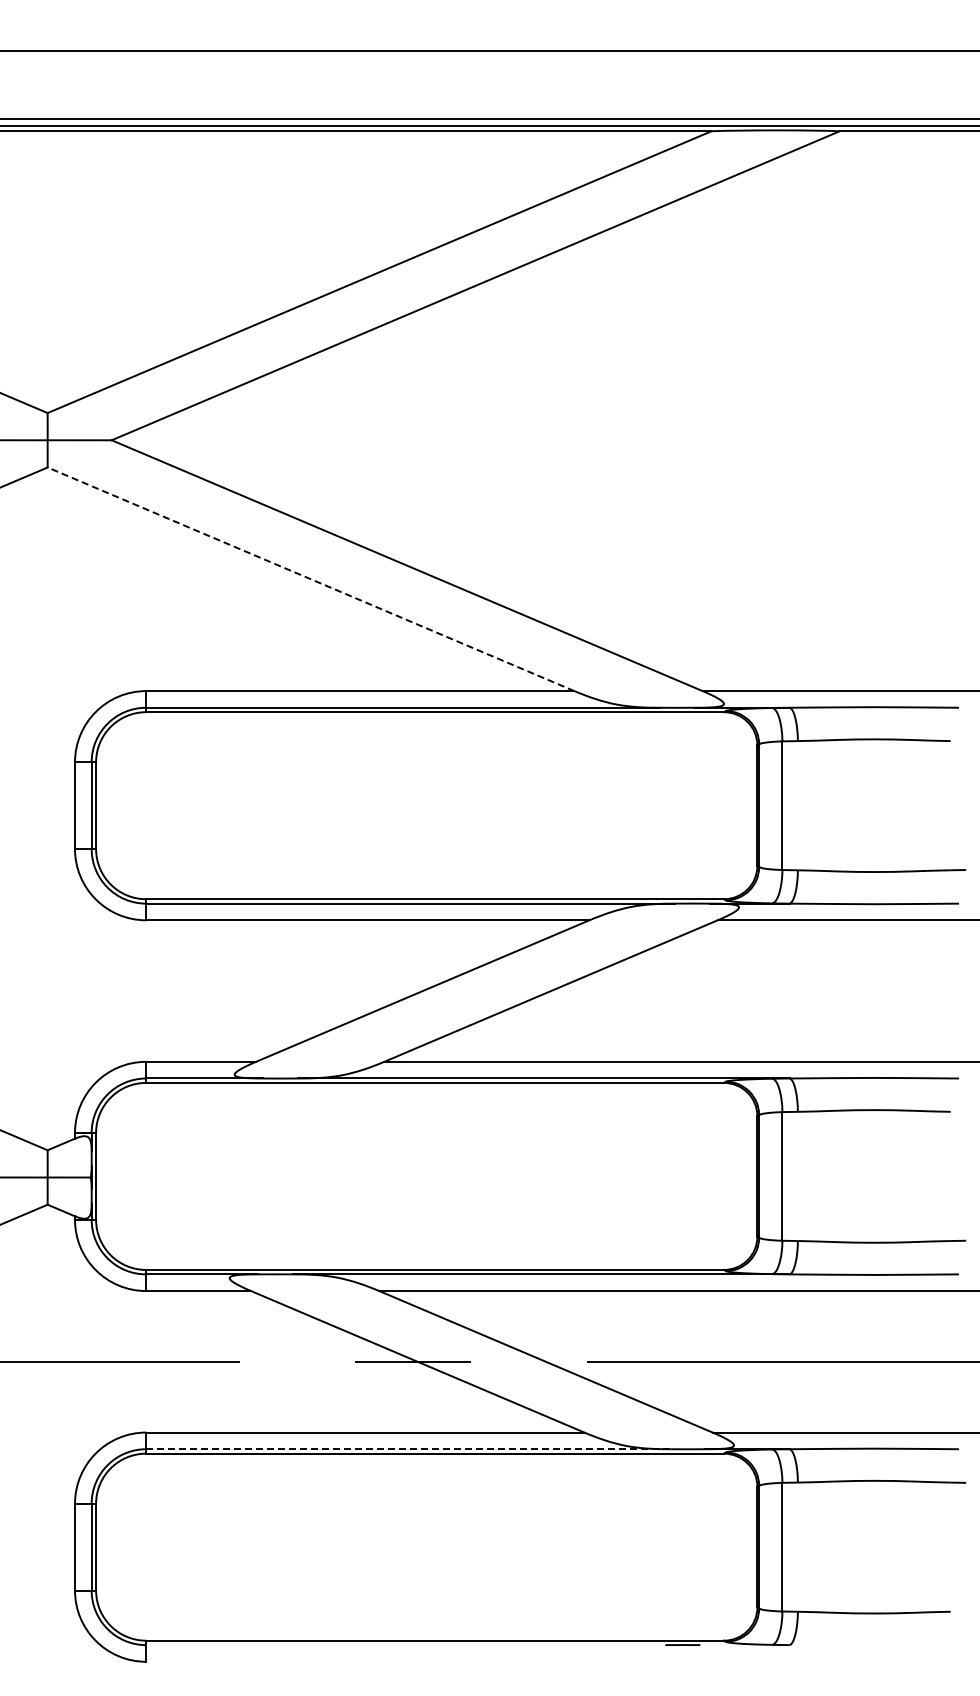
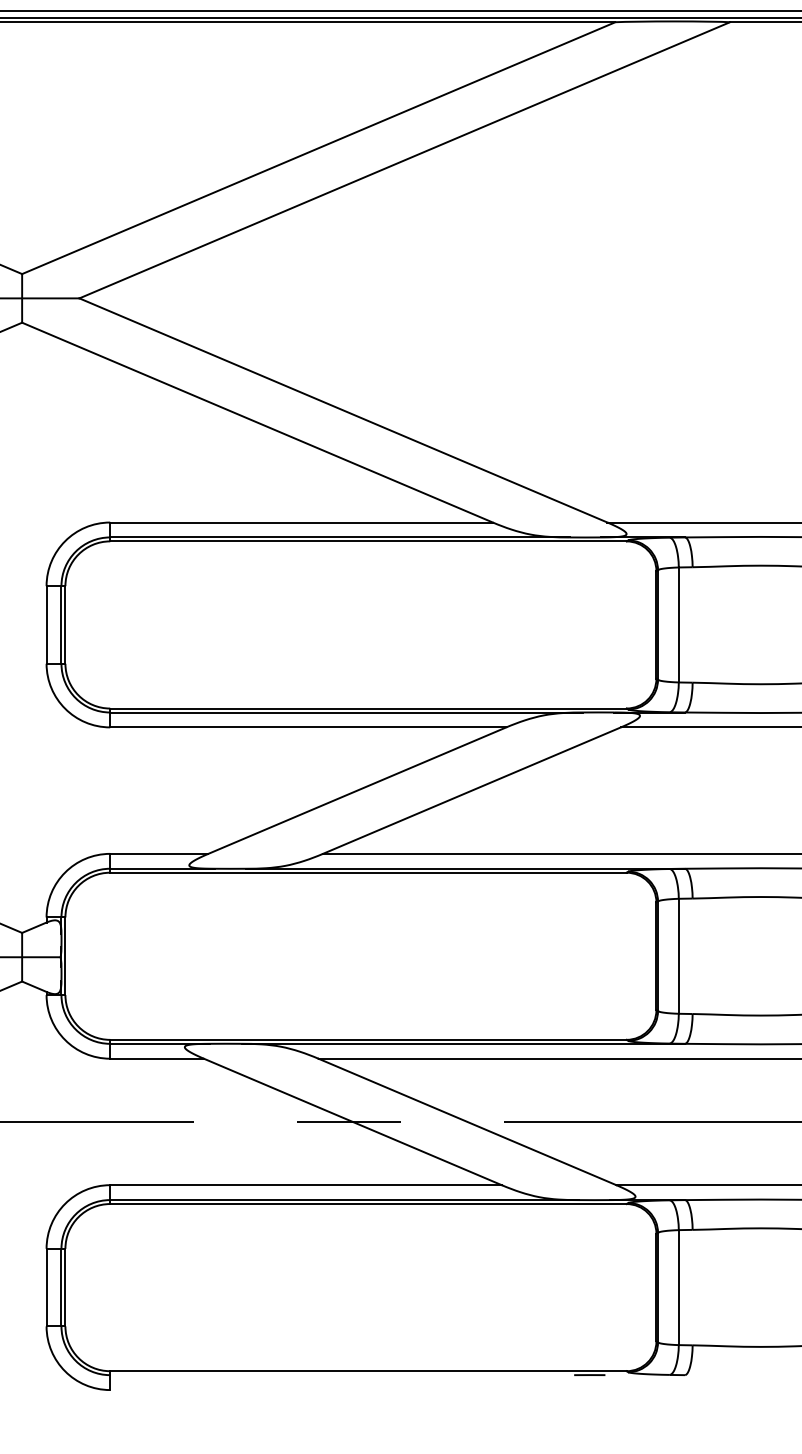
line: (310, 579) -> (257, 422), dashed -> solid
line: (407, 1449) -> (343, 1200), dashed -> solid

